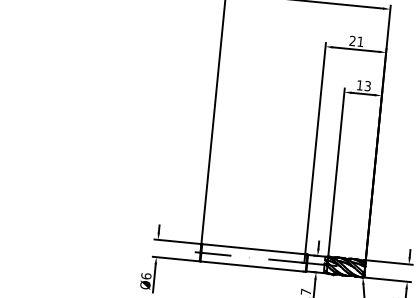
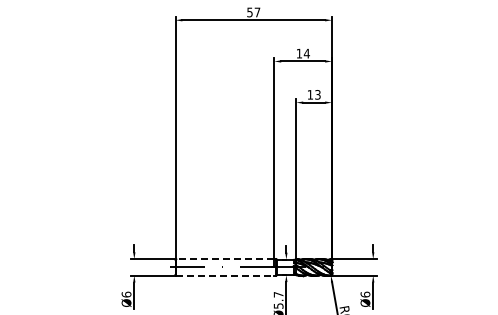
text: (355, 41) -> (302, 53), 21 -> 14
line: (252, 249) -> (224, 259), solid -> dashed
line: (252, 266) -> (225, 275), solid -> dashed

